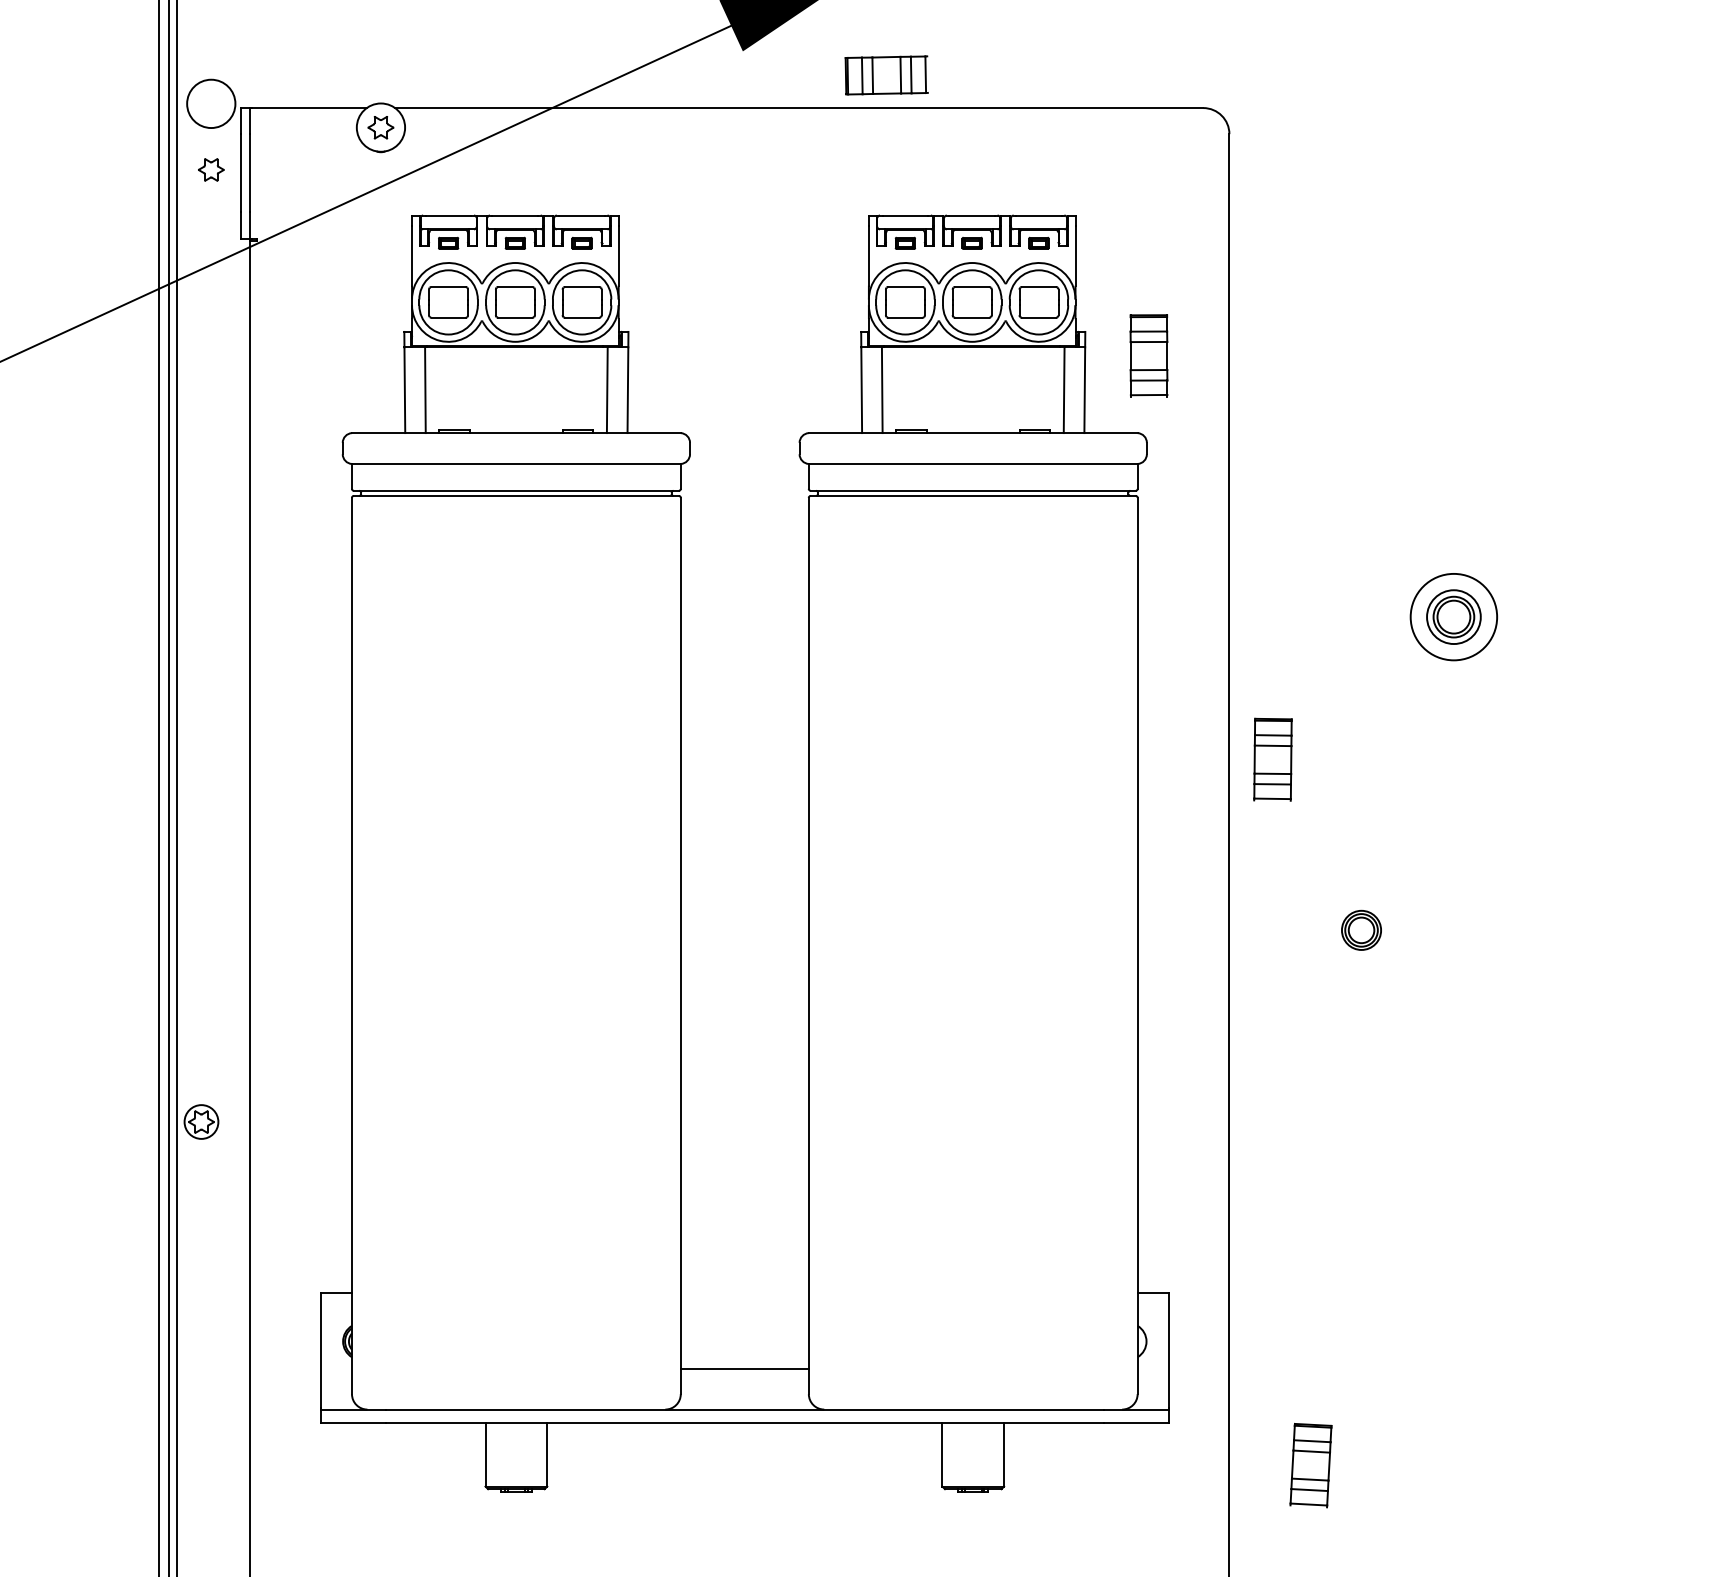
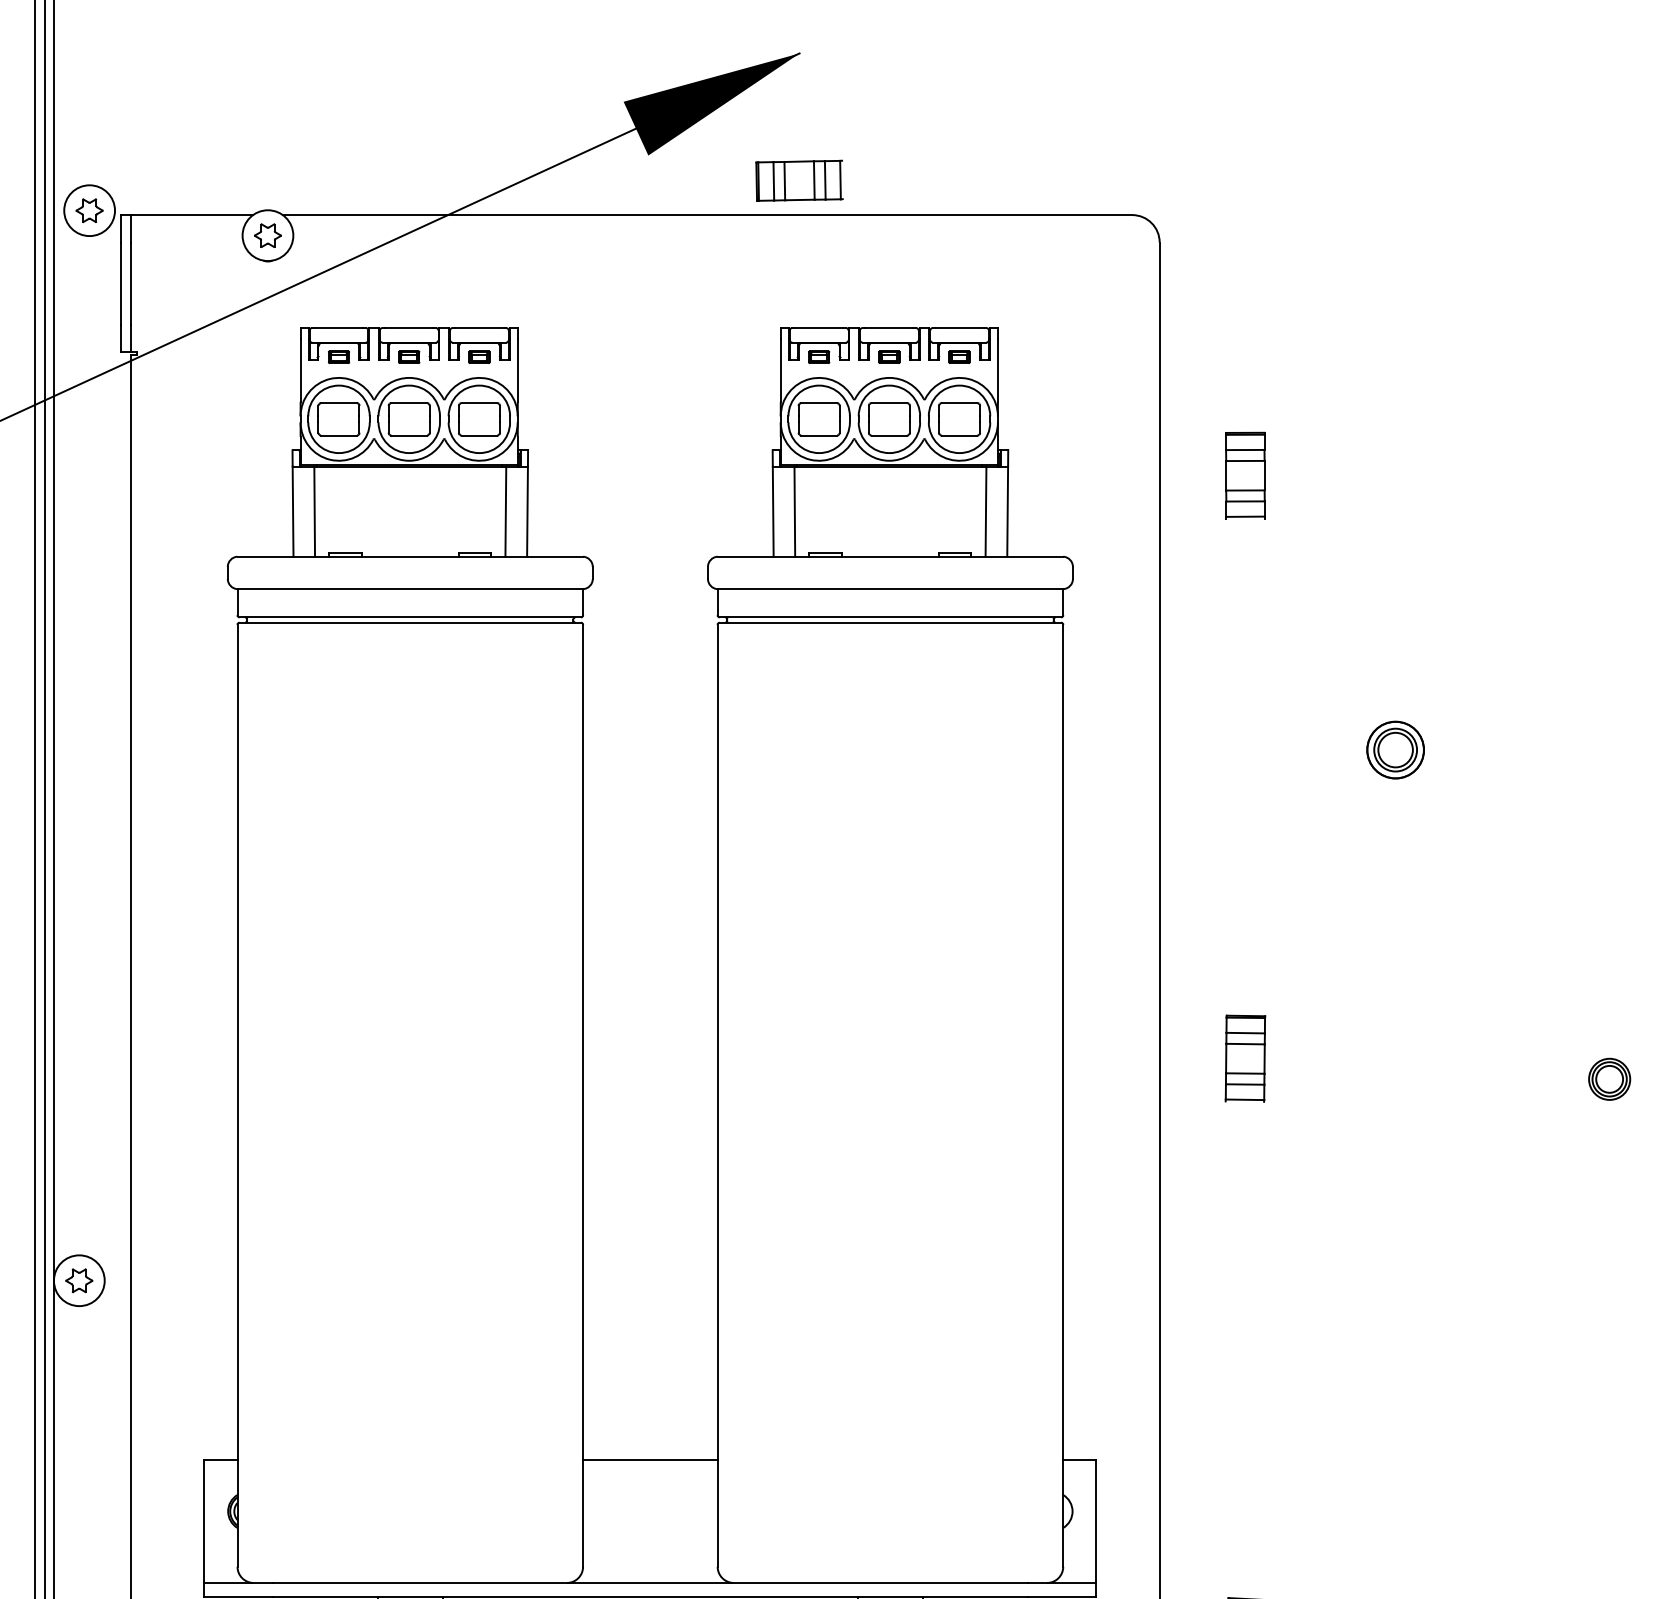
part: (211, 169) -> (89, 210), moved
part: (1148, 355) -> (1244, 475), moved
circle: (1453, 617) -> (1395, 750), size x0.62
part: (1272, 759) -> (1244, 1058), moved
part: (1361, 929) -> (1609, 1078), moved
circle: (201, 1121) -> (79, 1280), size x1.43
line: (744, 1368) -> (650, 1459), moved

